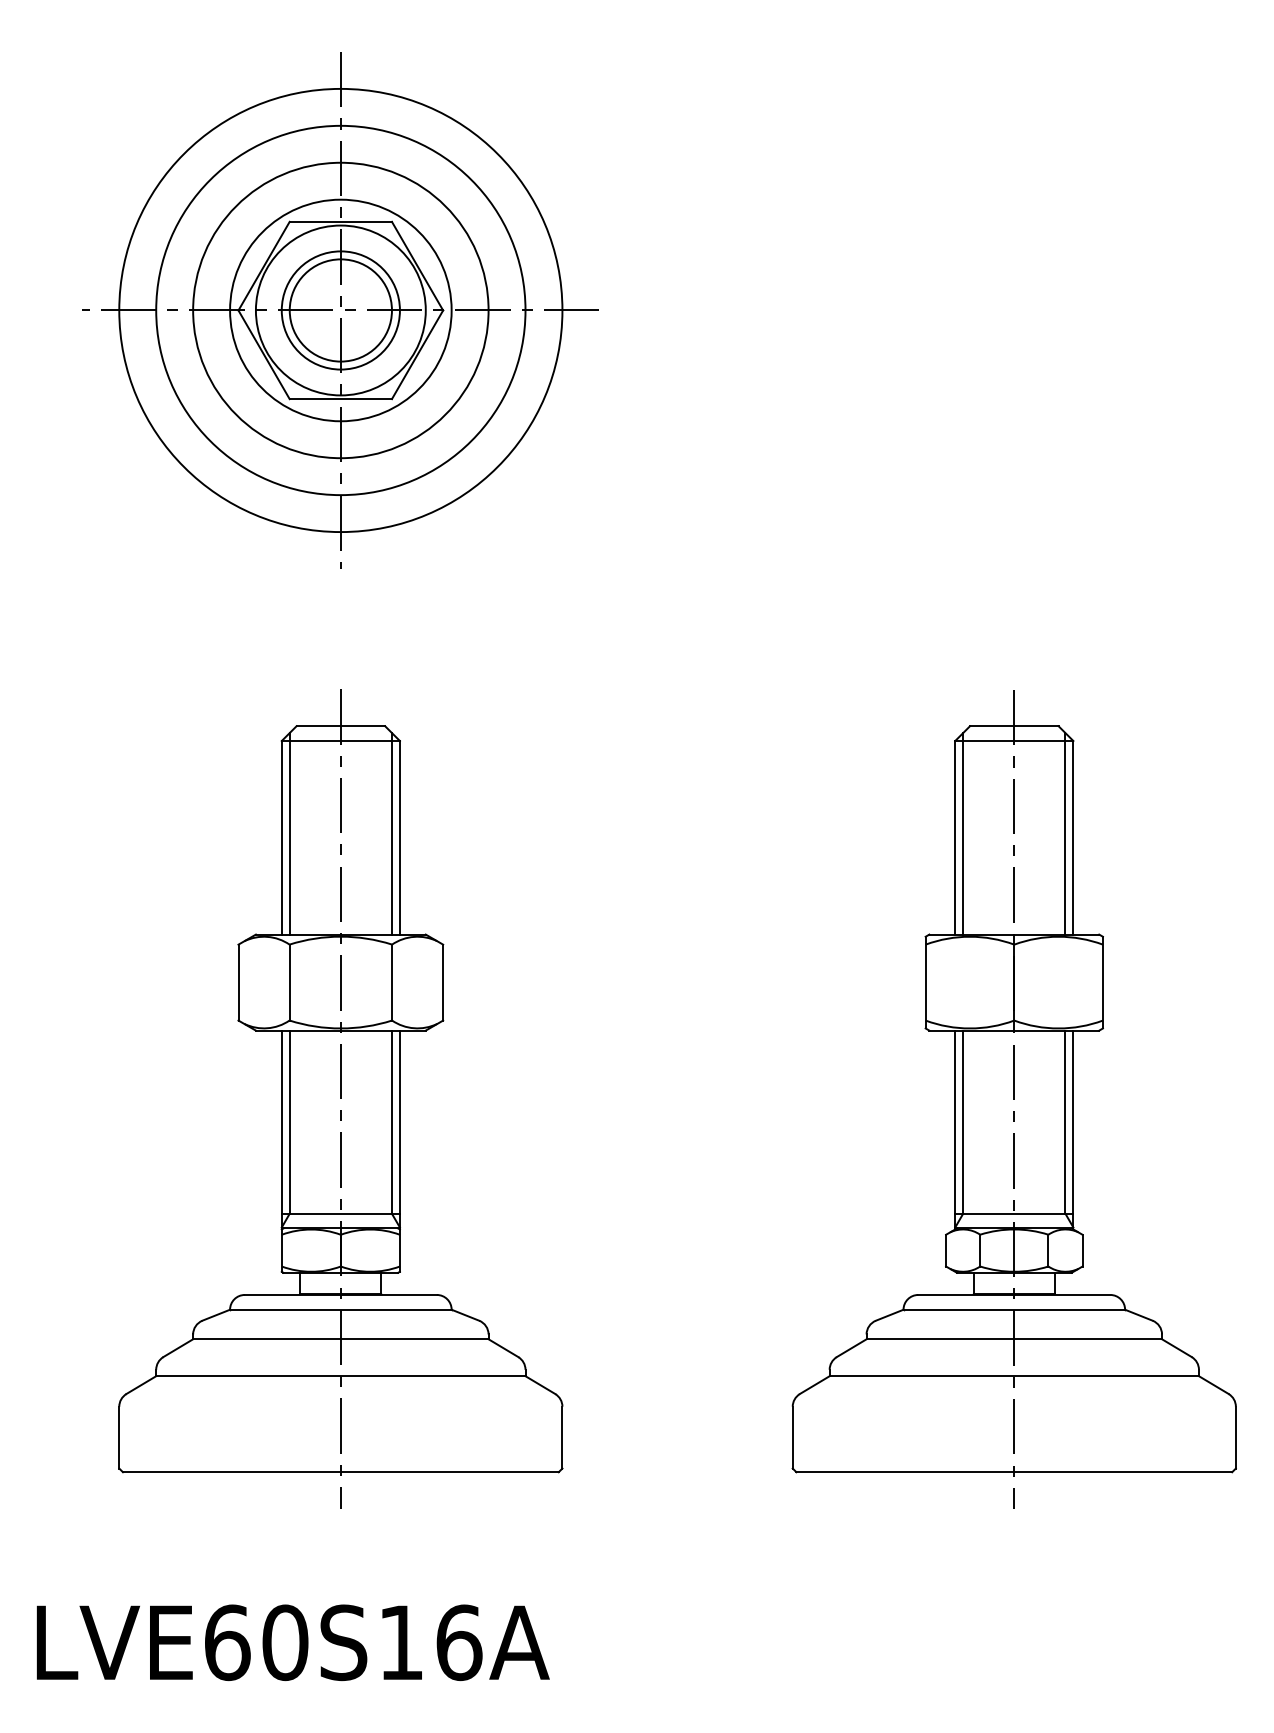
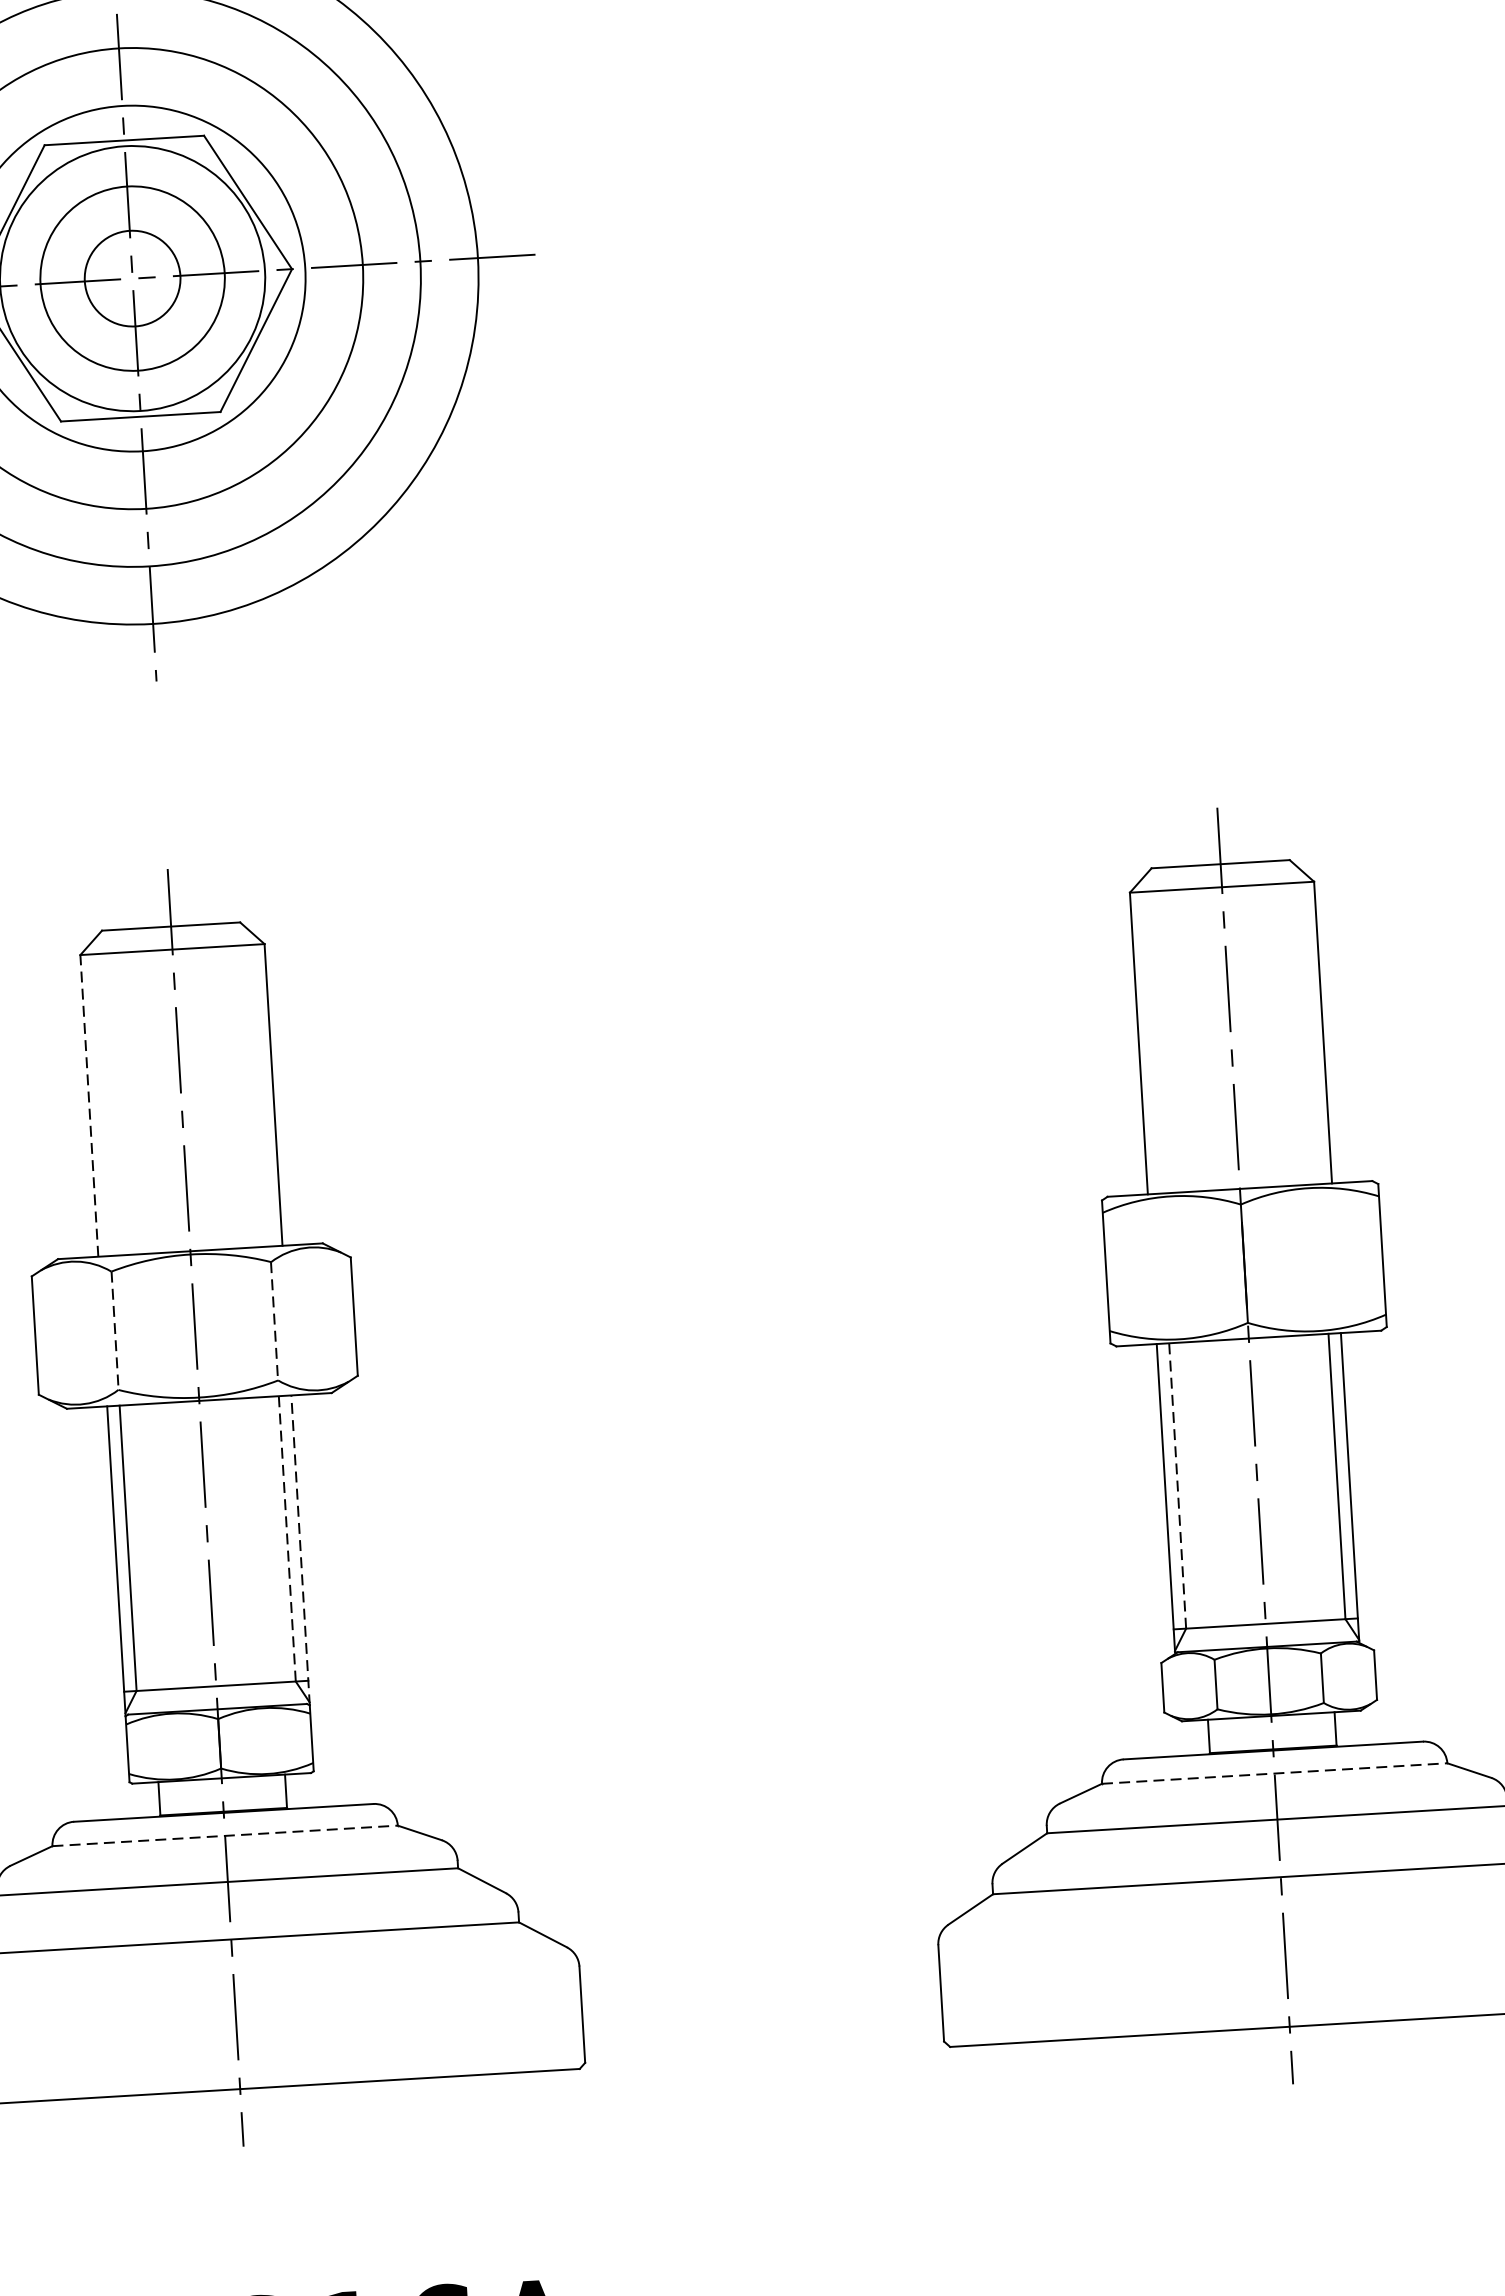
circle: (340, 310) -> (132, 278), size x0.6
line: (289, 833) -> (101, 1098), removed
line: (391, 833) -> (259, 1089), removed
line: (963, 833) -> (1151, 1036), removed
line: (1065, 833) -> (1310, 1026), removed
line: (281, 837) -> (88, 1105), solid -> dashed
line: (289, 982) -> (114, 1330), solid -> dashed
line: (391, 982) -> (273, 1321), solid -> dashed
line: (391, 1122) -> (286, 1539), solid -> dashed
line: (963, 1122) -> (1178, 1486), solid -> dashed
line: (399, 1129) -> (299, 1549), solid -> dashed
line: (340, 1309) -> (224, 1835), solid -> dashed
line: (1014, 1309) -> (1274, 1773), solid -> dashed

